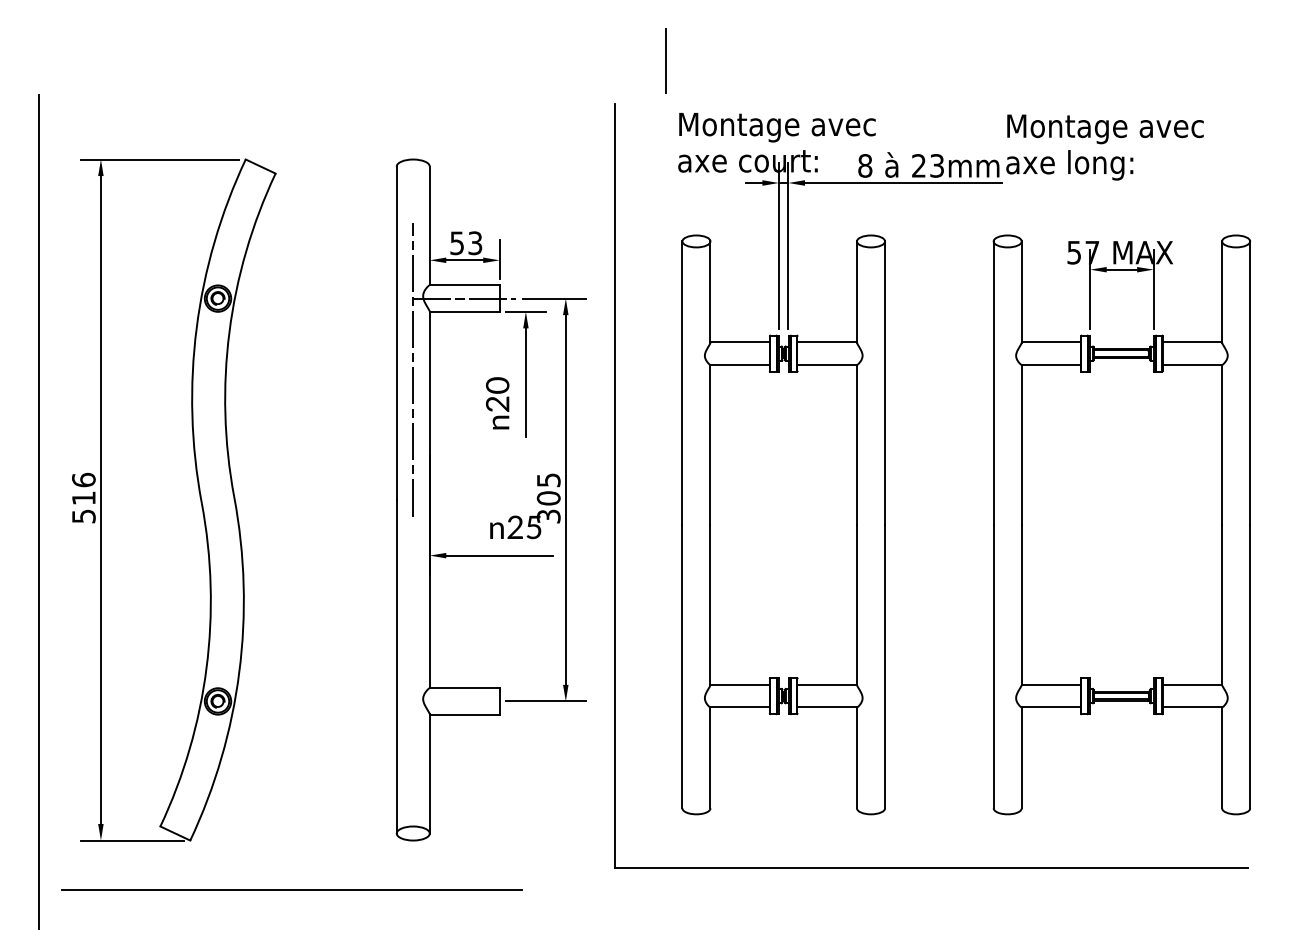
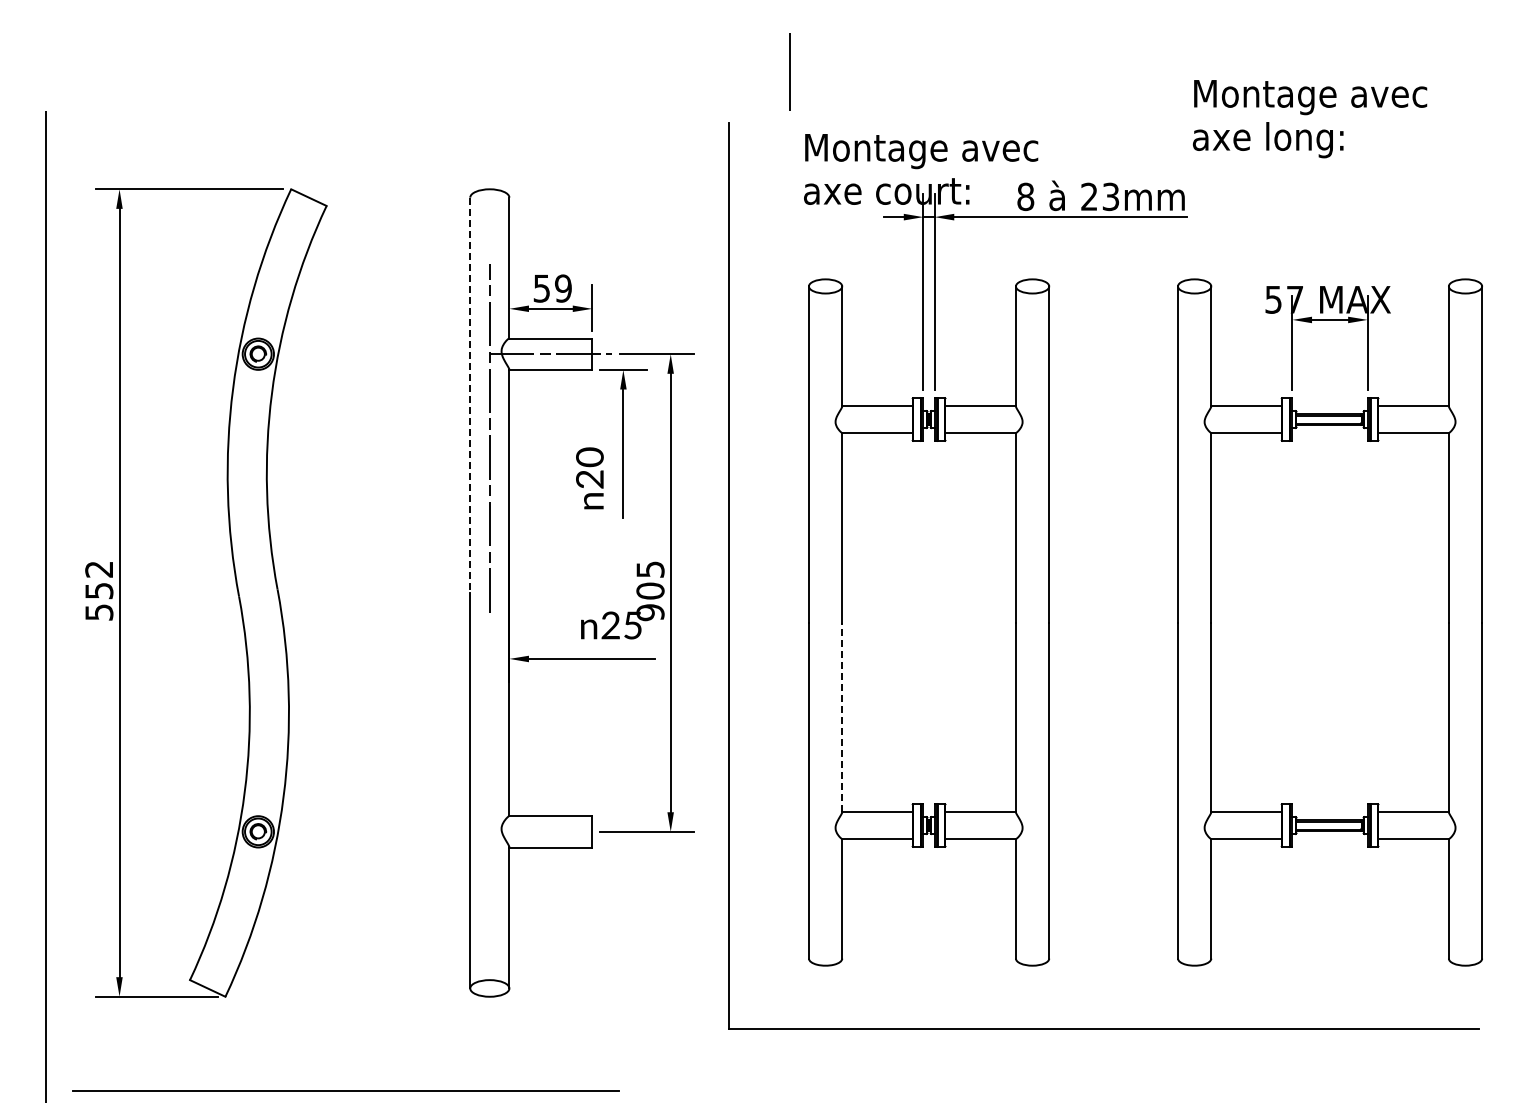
text: (1104, 147) -> (1309, 119), moved
text: (475, 243) -> (563, 288), 53 -> 59
line: (396, 333) -> (470, 395), solid -> dashed
text: (84, 488) -> (99, 579), 516 -> 552
text: (548, 516) -> (650, 612), 305 -> 905
line: (710, 605) -> (842, 717), solid -> dashed
line: (291, 890) -> (345, 1090), moved

